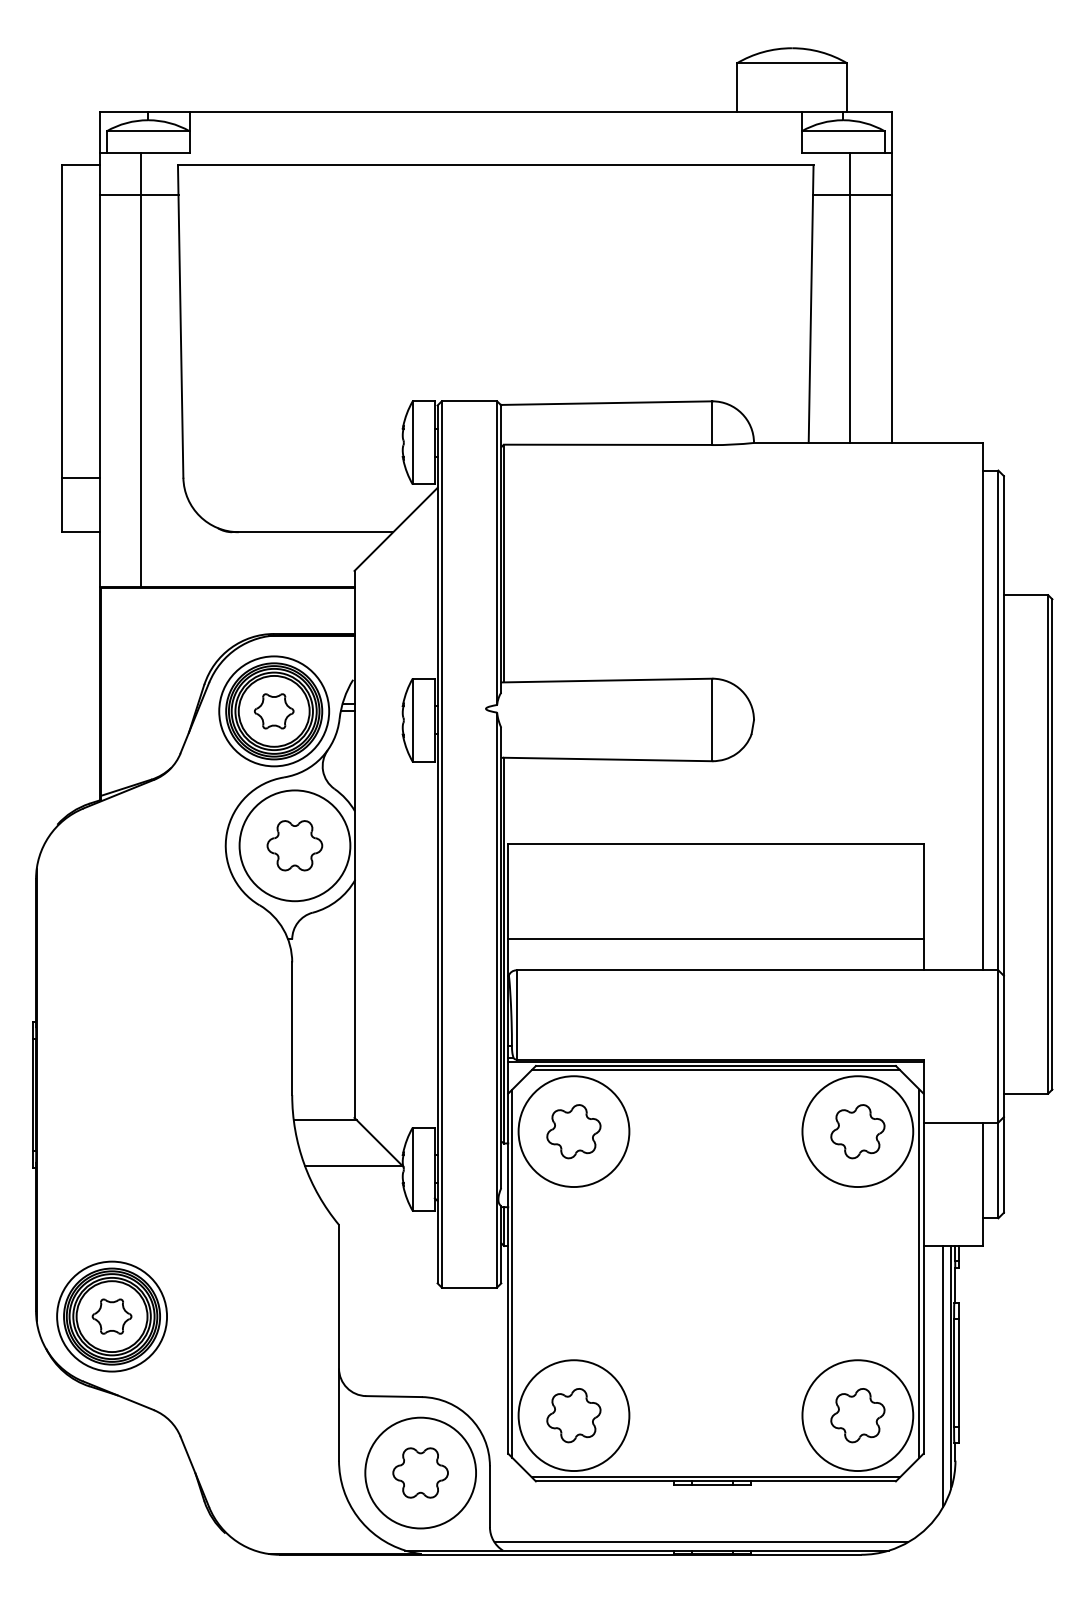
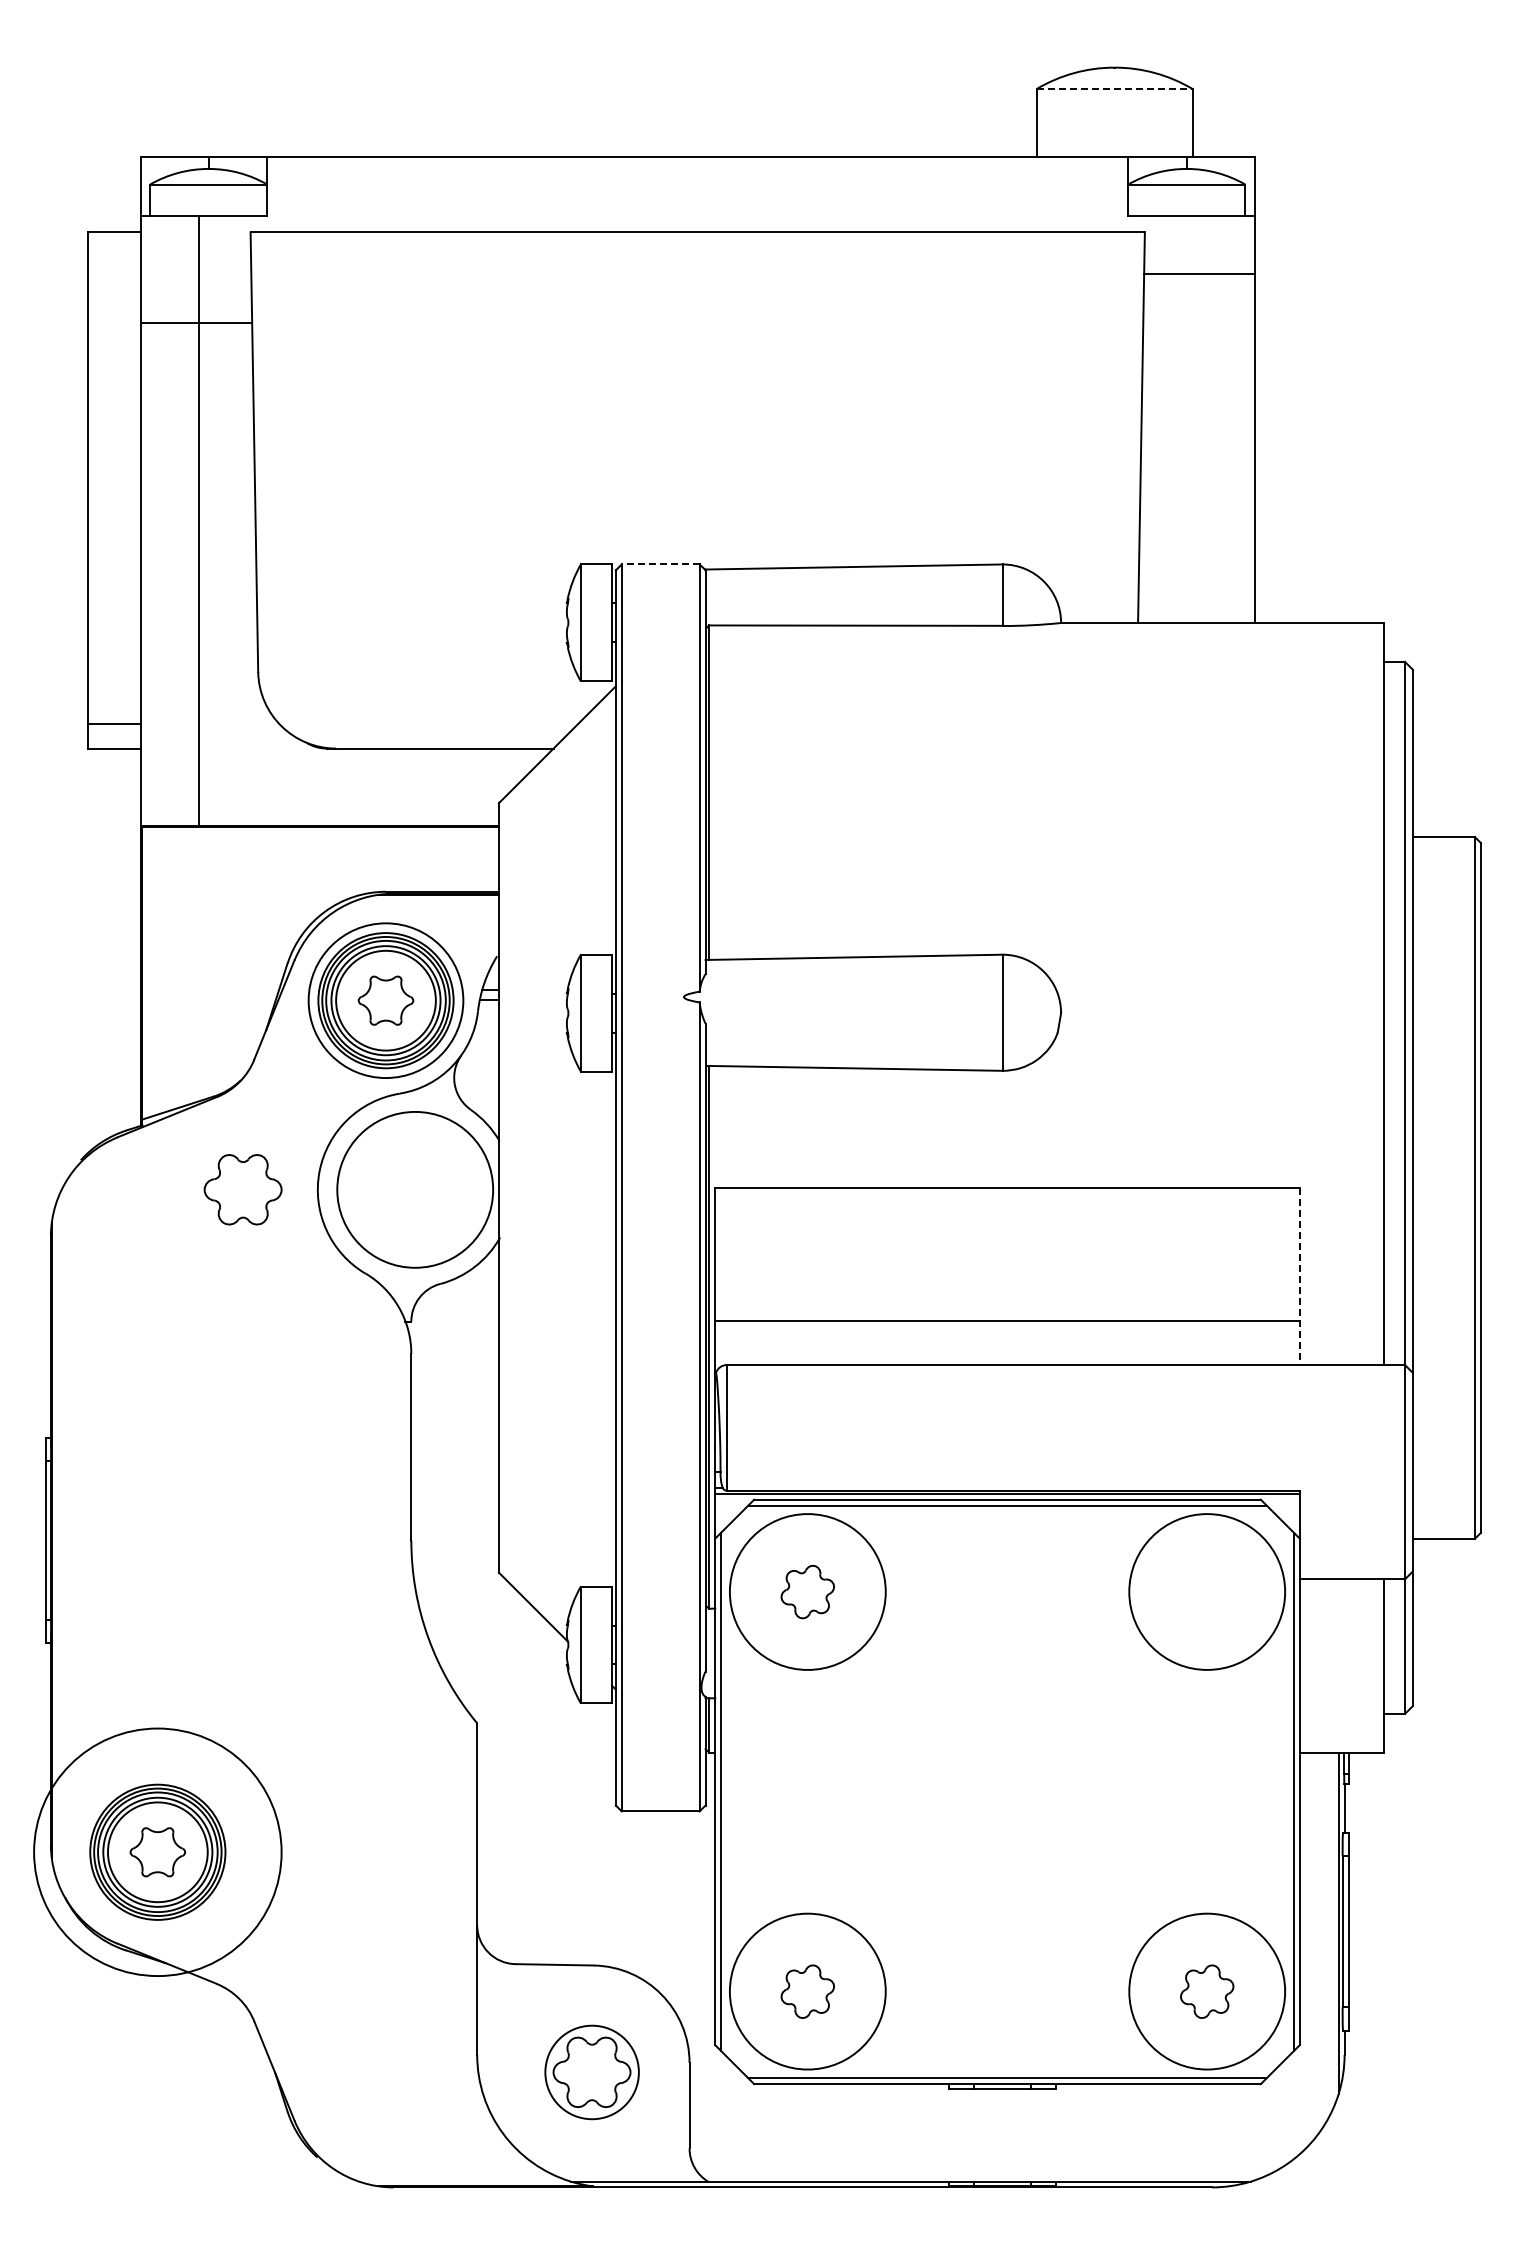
line: (791, 63) -> (1114, 89), solid -> dashed
line: (138, 195) -> (195, 323), moved
line: (850, 297) -> (1196, 418), removed
line: (469, 401) -> (660, 564), solid -> dashed
line: (80, 478) -> (113, 724), moved
part: (294, 845) -> (242, 1189), moved
line: (923, 907) -> (1299, 1276), solid -> dashed
line: (325, 1119) -> (457, 1575), removed
part: (573, 1131) -> (807, 1591), size x0.7
part: (858, 1131) -> (1207, 1591), removed
line: (353, 1166) -> (497, 1640), removed
circle: (111, 1316) -> (157, 1851), size x1.6
line: (943, 1376) -> (1327, 1936), removed
part: (573, 1415) -> (807, 1991), size x0.7
part: (857, 1415) -> (1206, 1991), size x0.7
circle: (420, 1473) -> (592, 2072), size x0.6
line: (700, 1542) -> (986, 2169), removed

